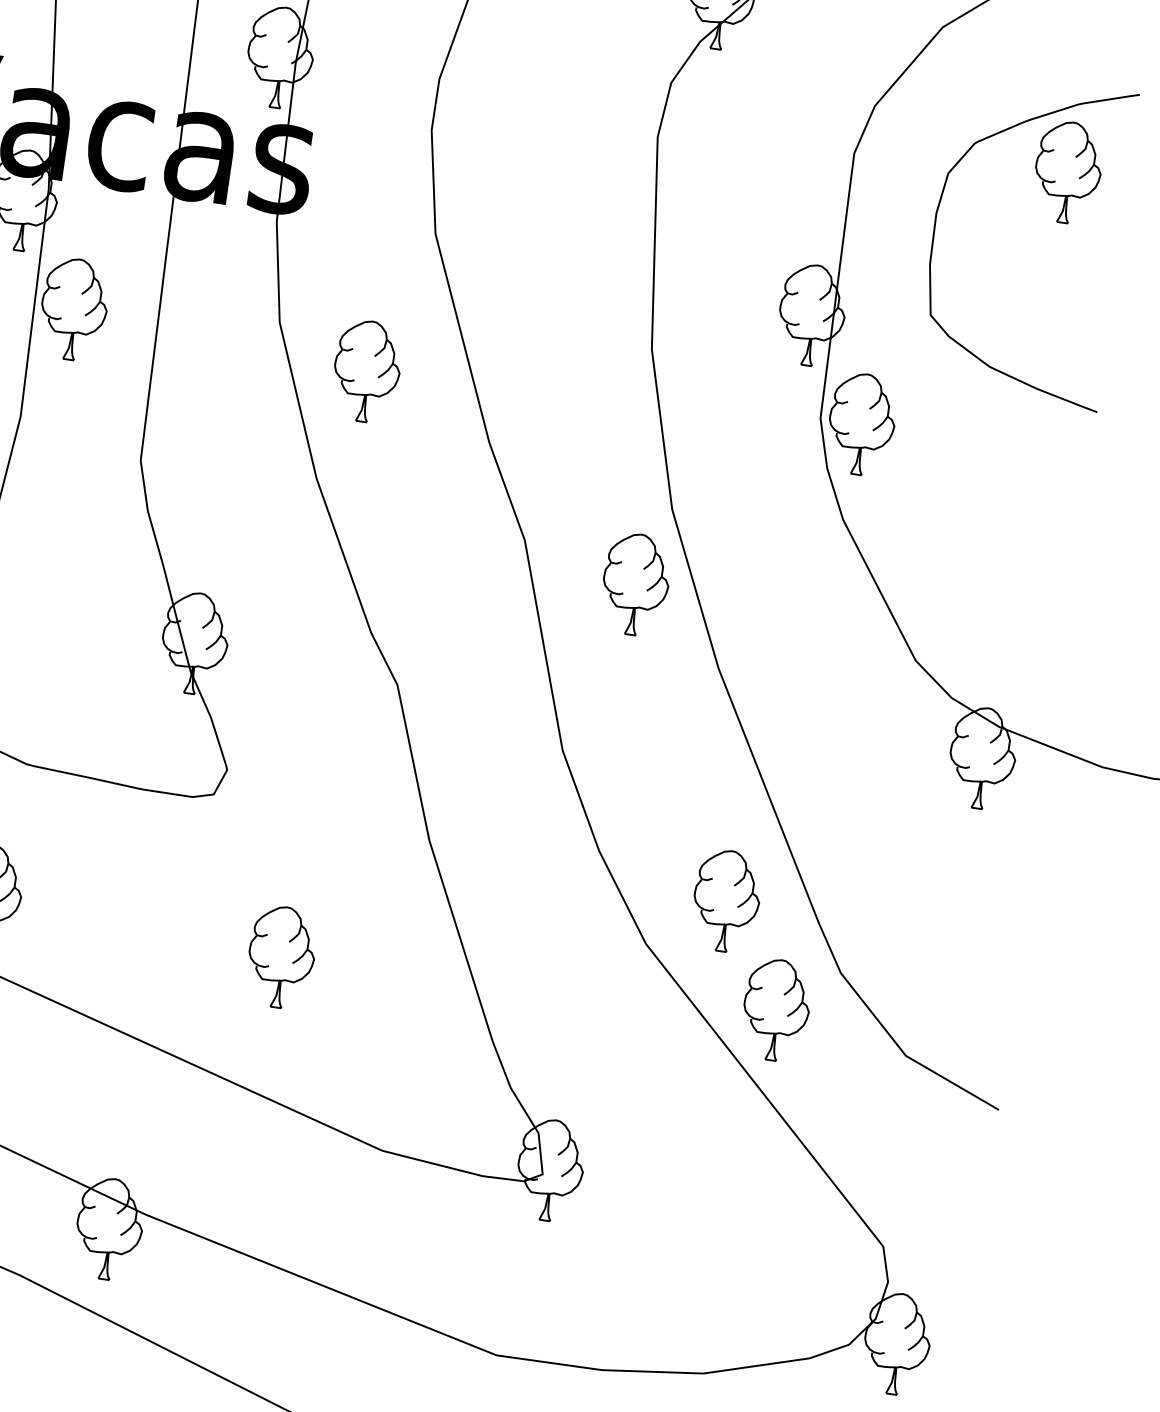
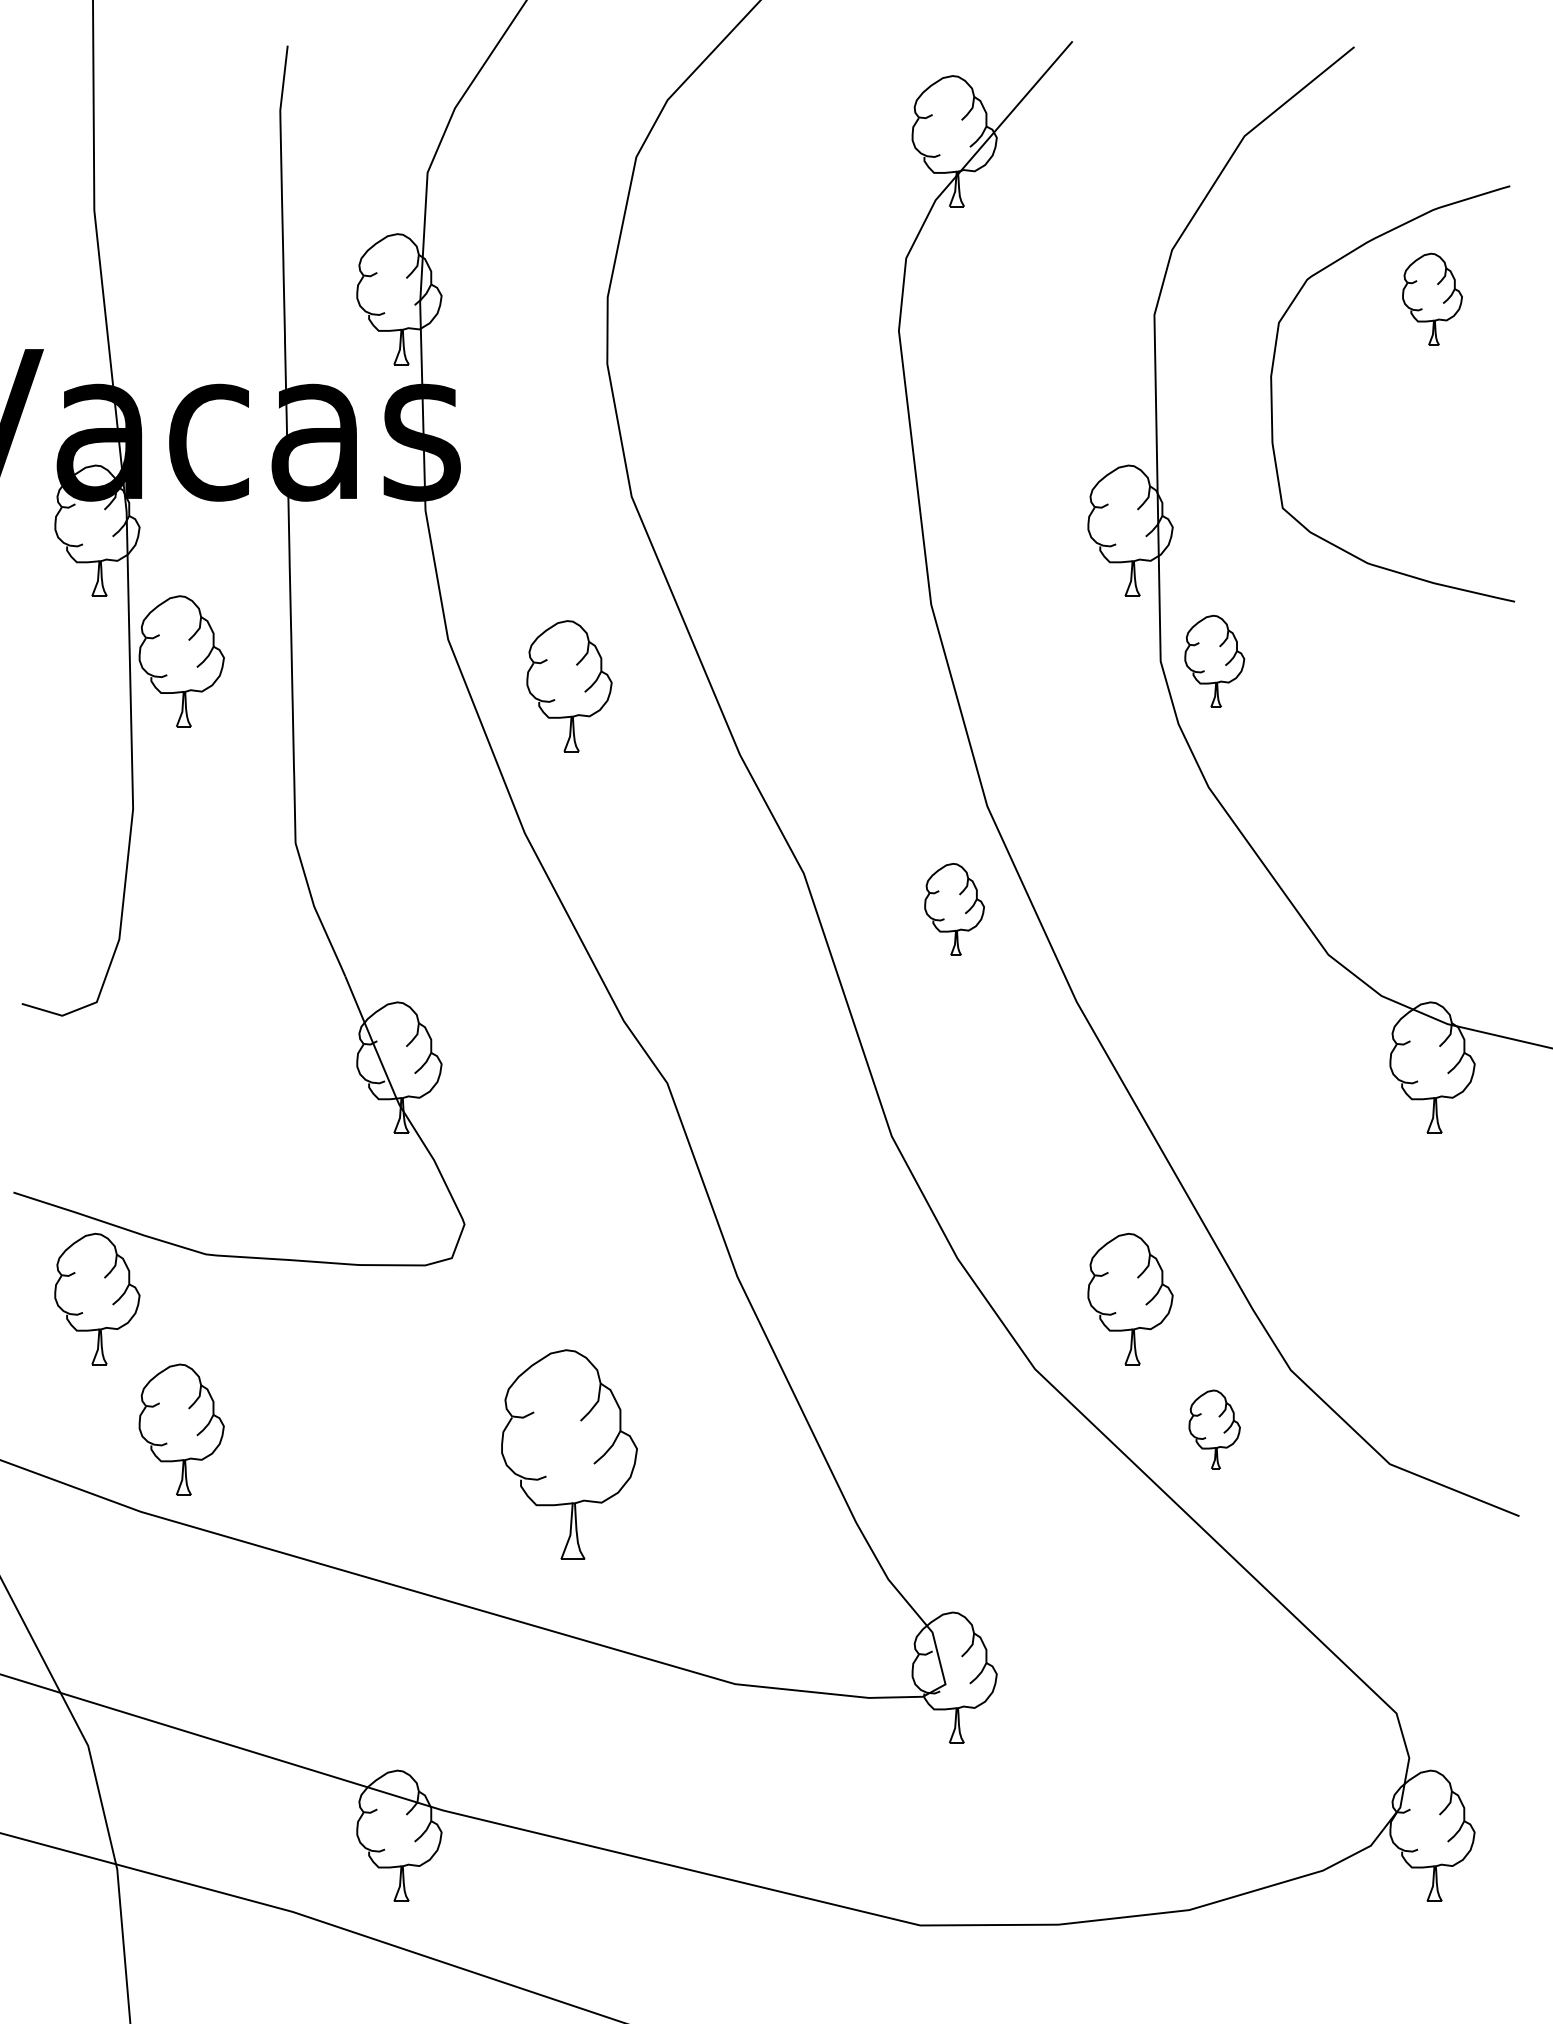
part: (1068, 172) -> (1432, 299), size x0.7
part: (861, 424) -> (1214, 661), size x0.7
part: (635, 584) -> (954, 909), size x0.7
part: (281, 957) -> (569, 1454), size x1.6
part: (776, 1009) -> (1214, 1429), size x0.6

